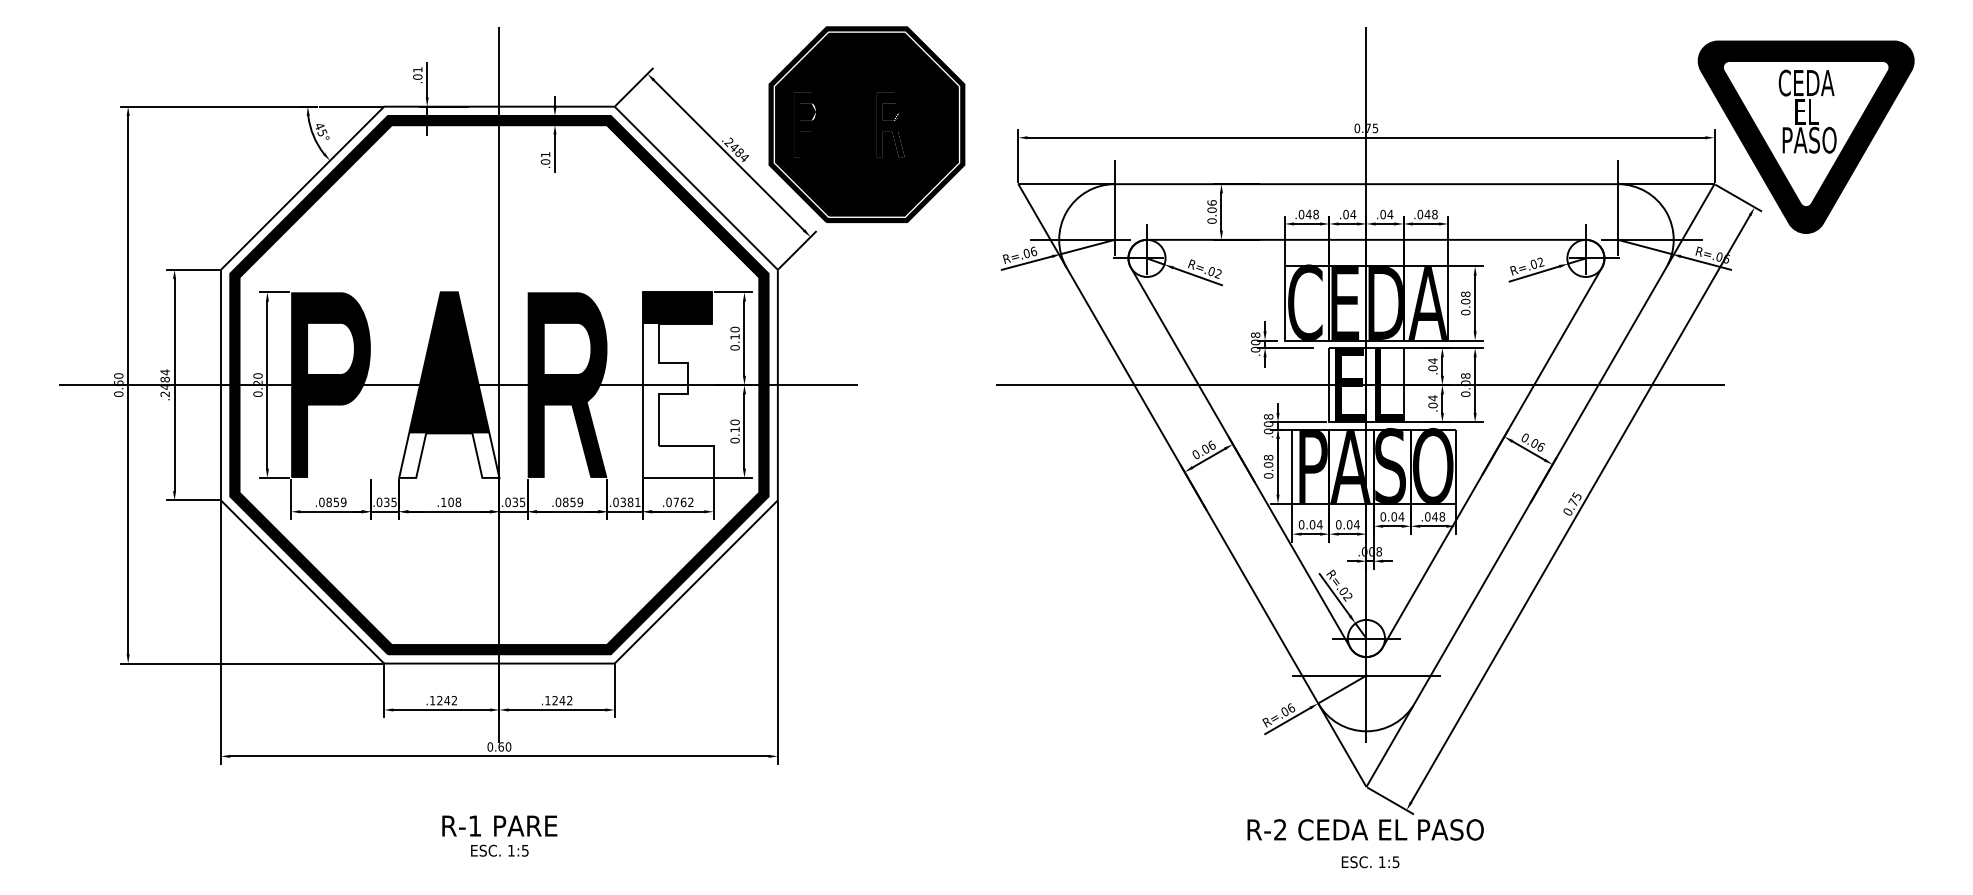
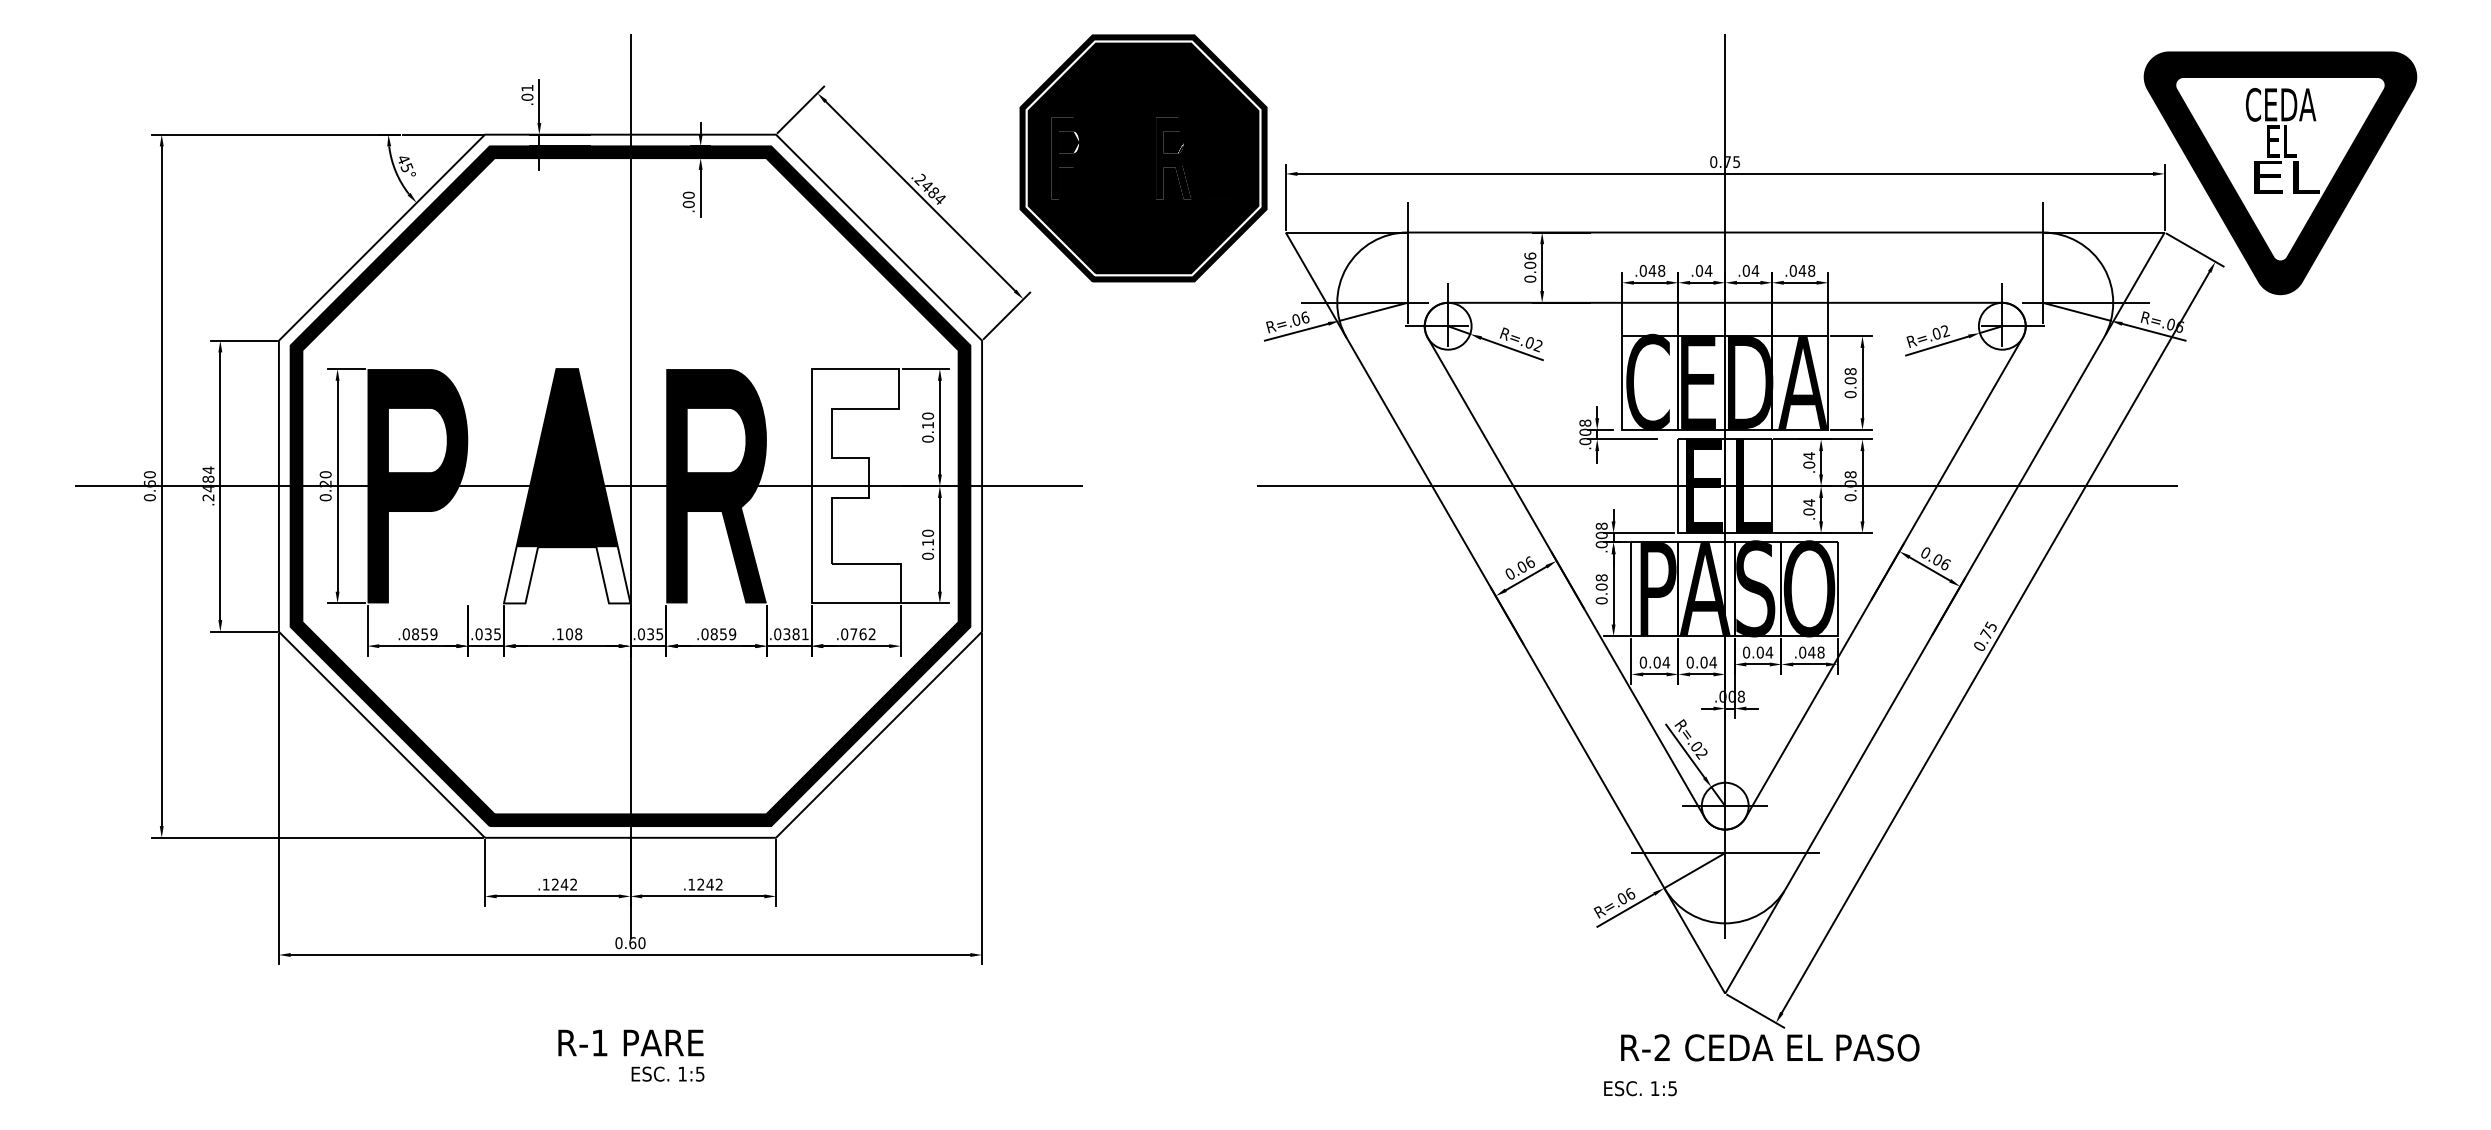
part: (866, 124) -> (1143, 158), moved
text: (1809, 140) -> (2284, 177), PASO -> EL
text: (545, 154) -> (688, 194), .01 -> .00
fill: (677, 307) -> (855, 388), removed
text: (1365, 829) -> (1770, 1047), moved
text: (499, 850) -> (667, 1073), moved
text: (1370, 862) -> (1640, 1088), moved

